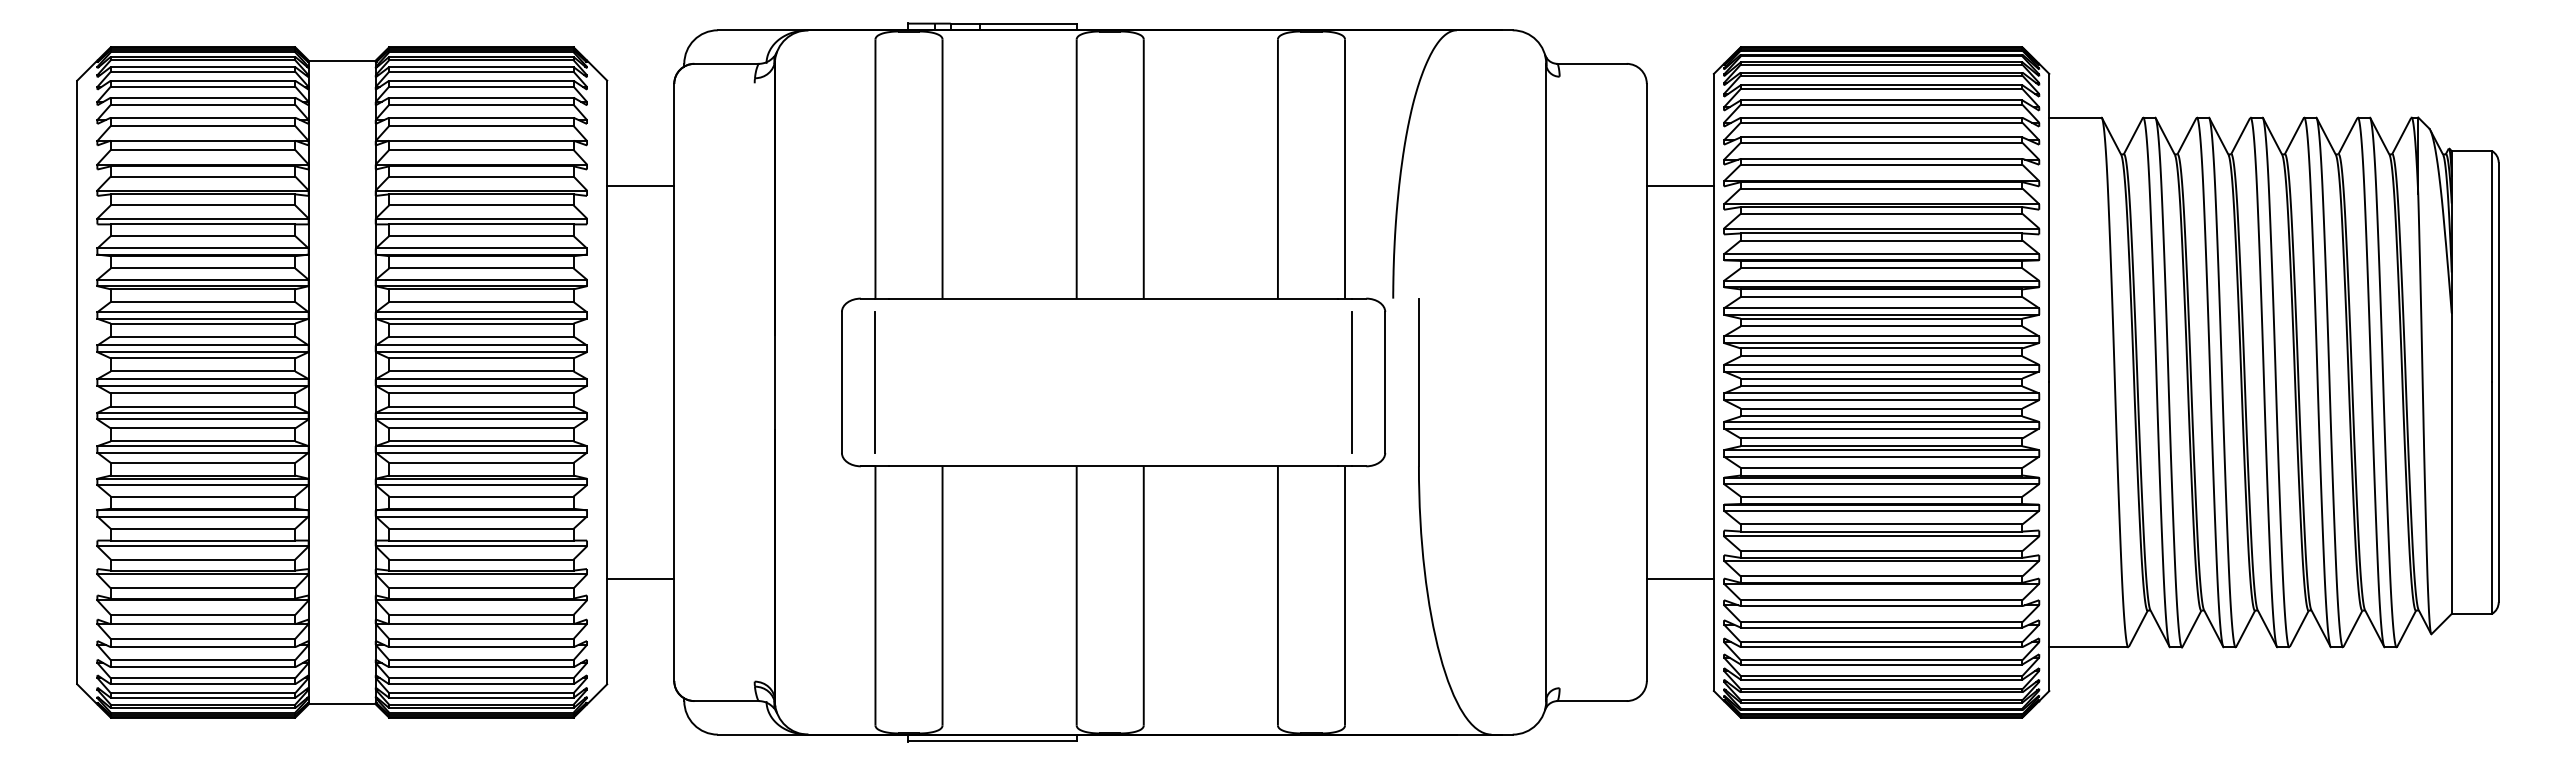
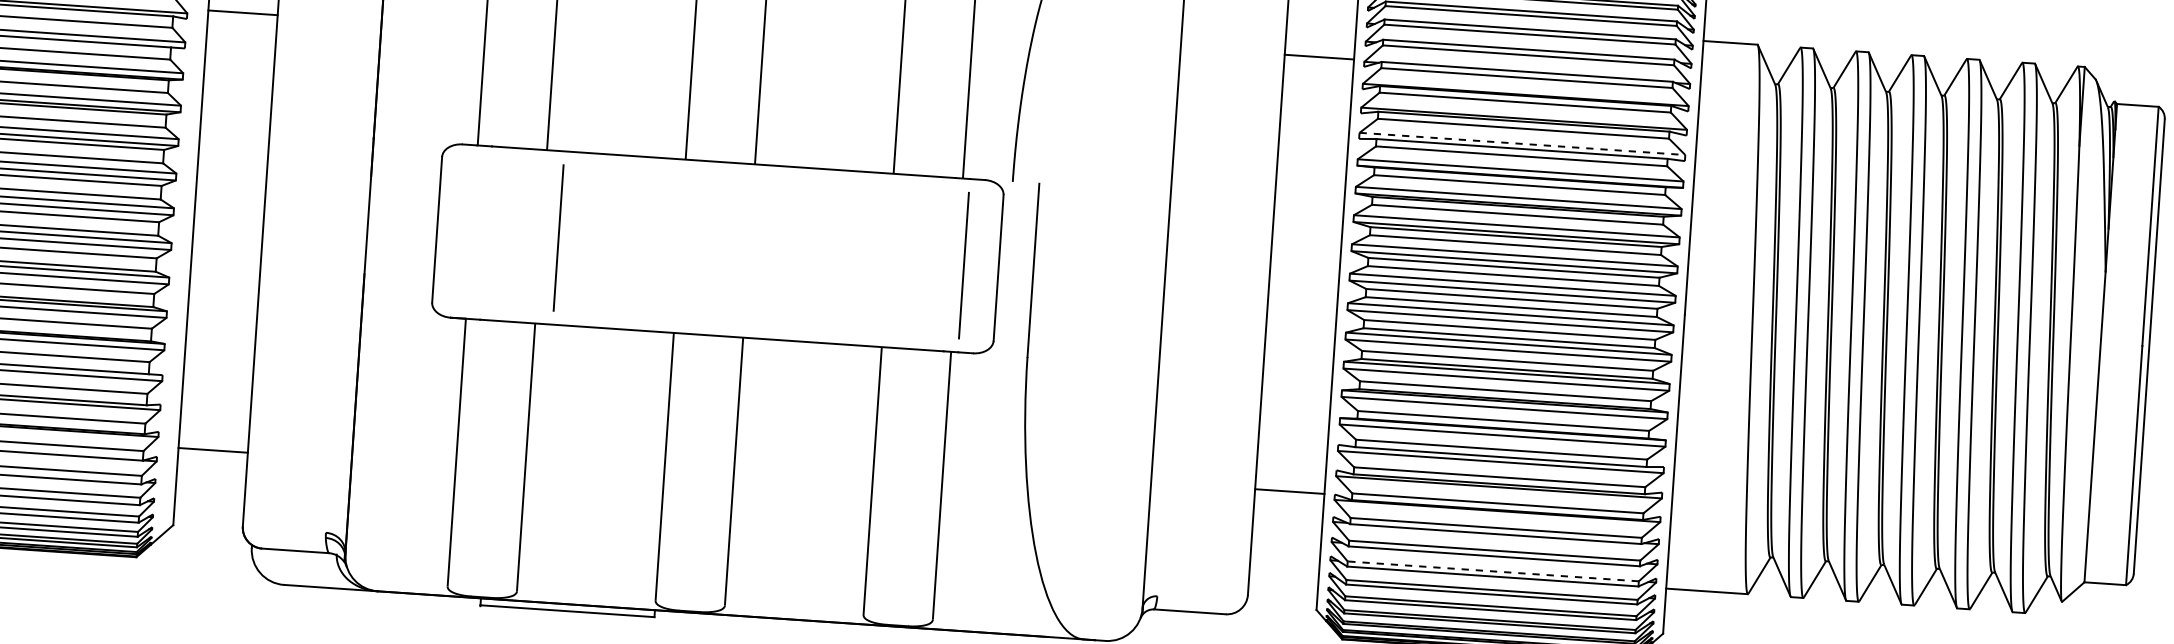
line: (1679, 186) -> (1318, 57), moved
line: (1881, 228) -> (1522, 143), solid -> dashed
line: (874, 382) -> (557, 237), moved
line: (640, 578) -> (213, 450), moved
line: (1881, 642) -> (1493, 571), solid -> dashed

